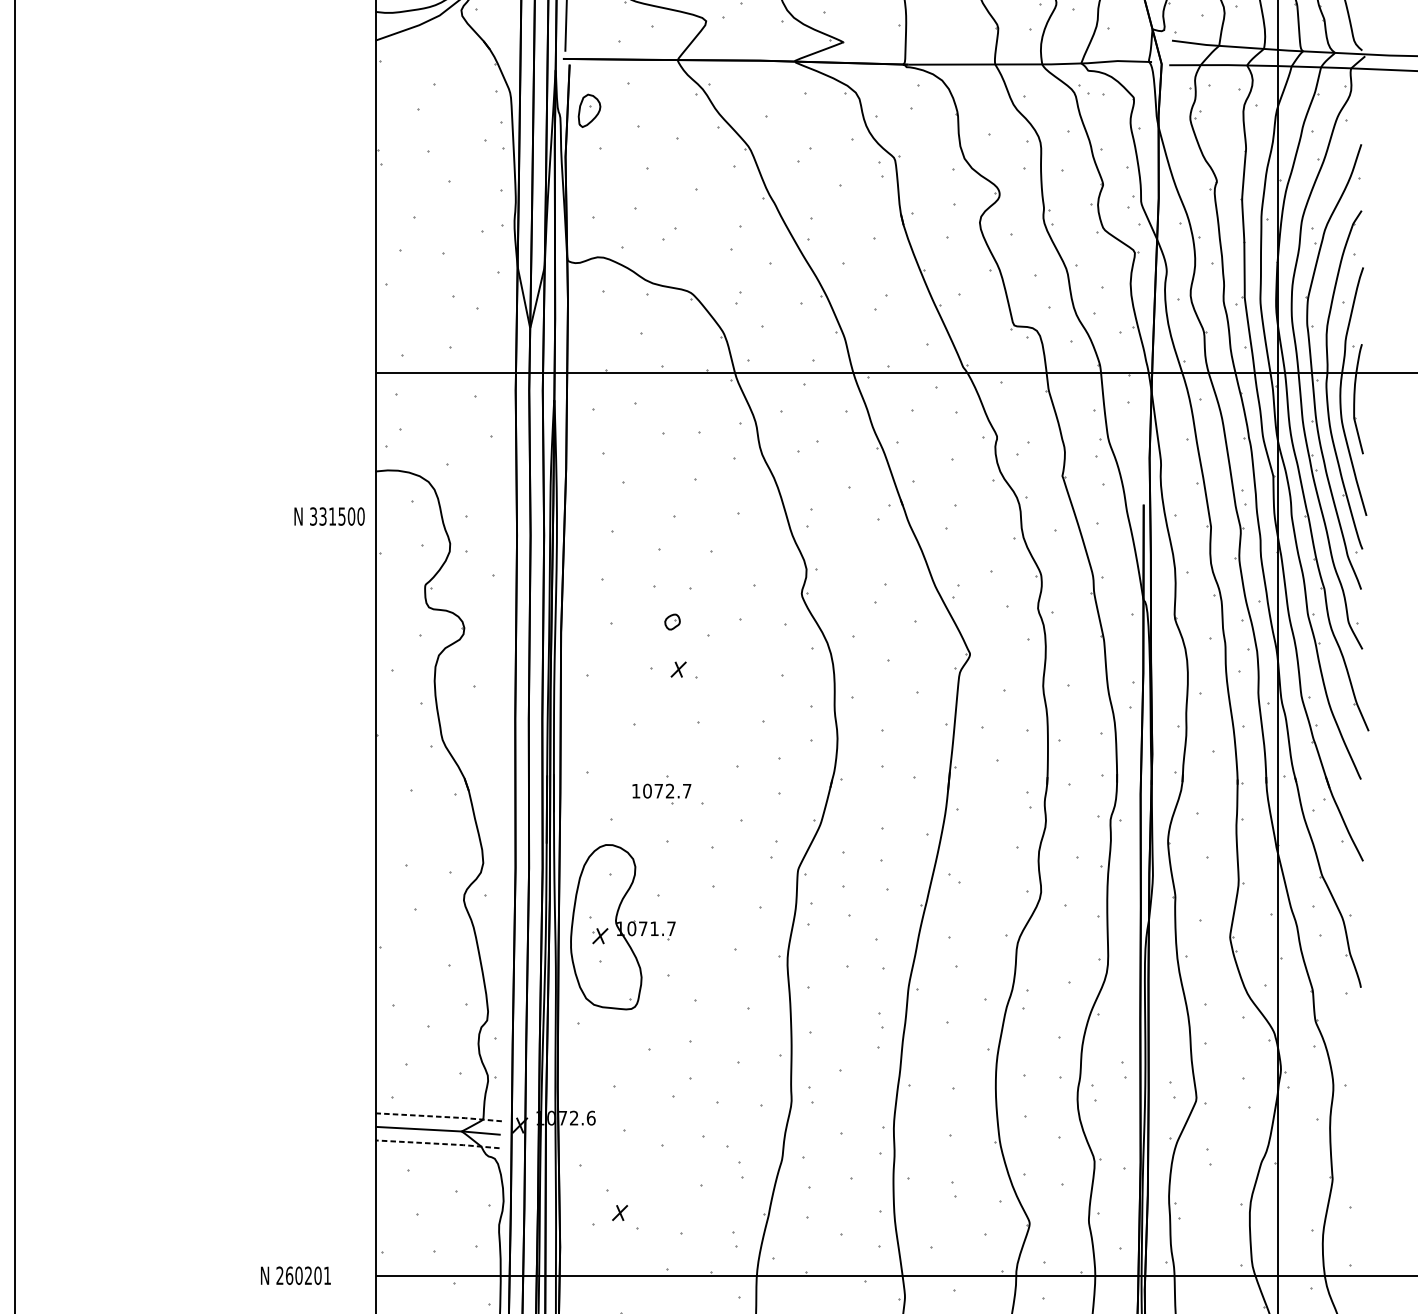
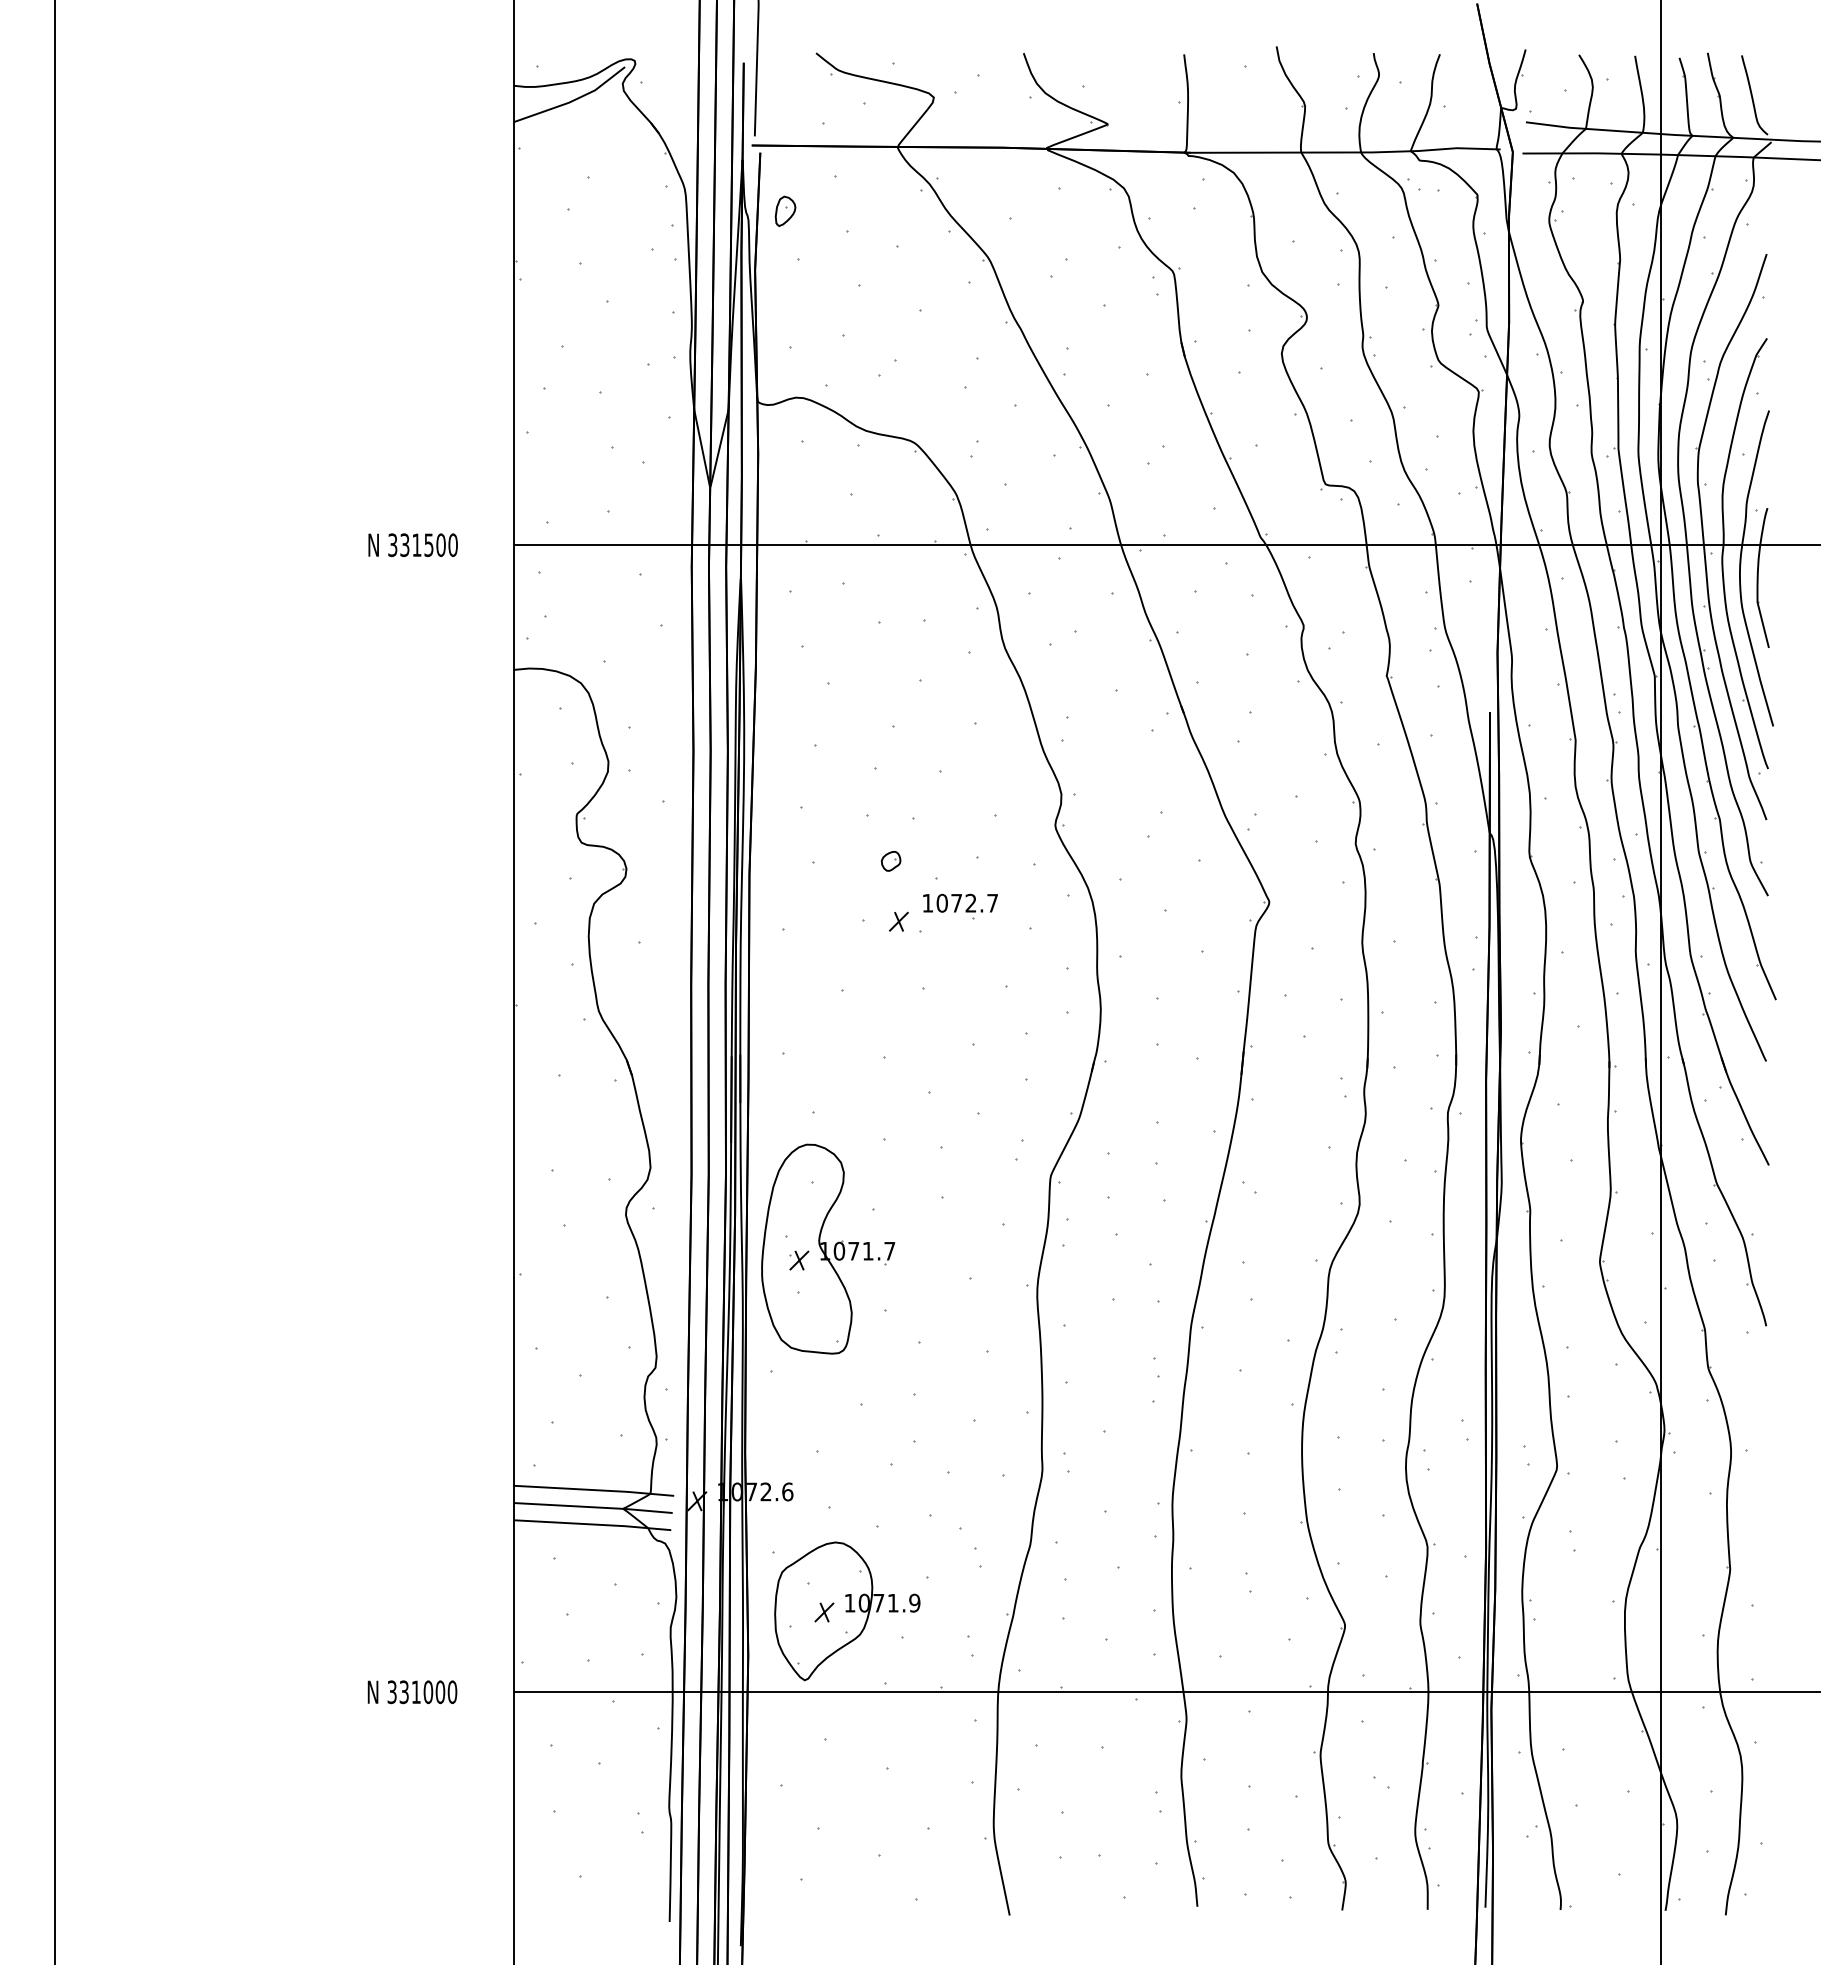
part: (589, 110) -> (785, 210), size x0.71
text: (329, 516) -> (412, 544), moved
part: (661, 793) -> (960, 906), moved
line: (438, 1117) -> (593, 1490), dashed -> solid
line: (438, 1143) -> (593, 1524), dashed -> solid
part: (638, 1212) -> (847, 1611), added
text: (303, 1275) -> (422, 1692), 260201 -> 331000

